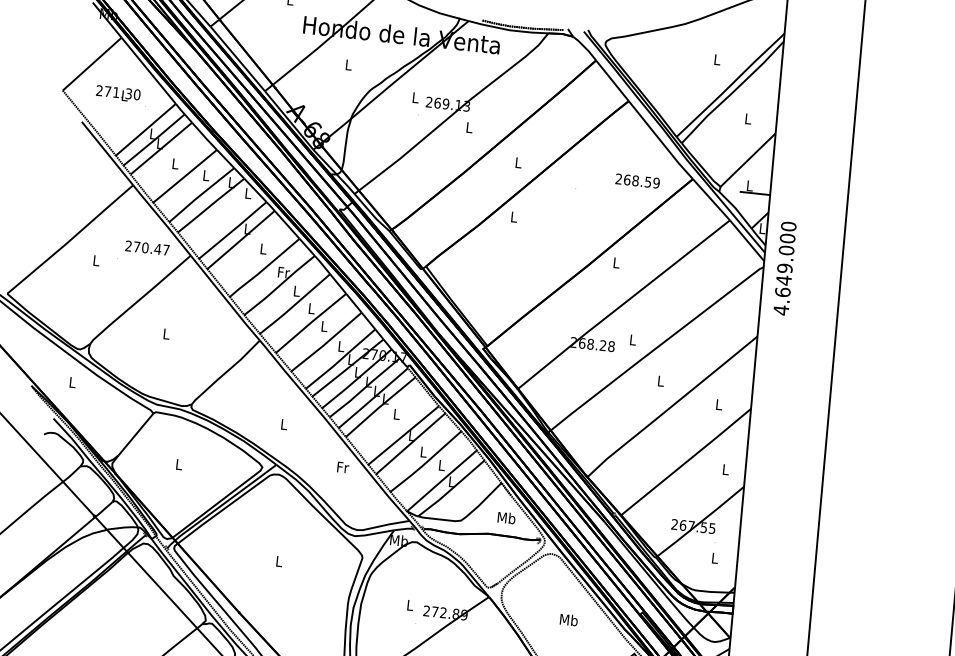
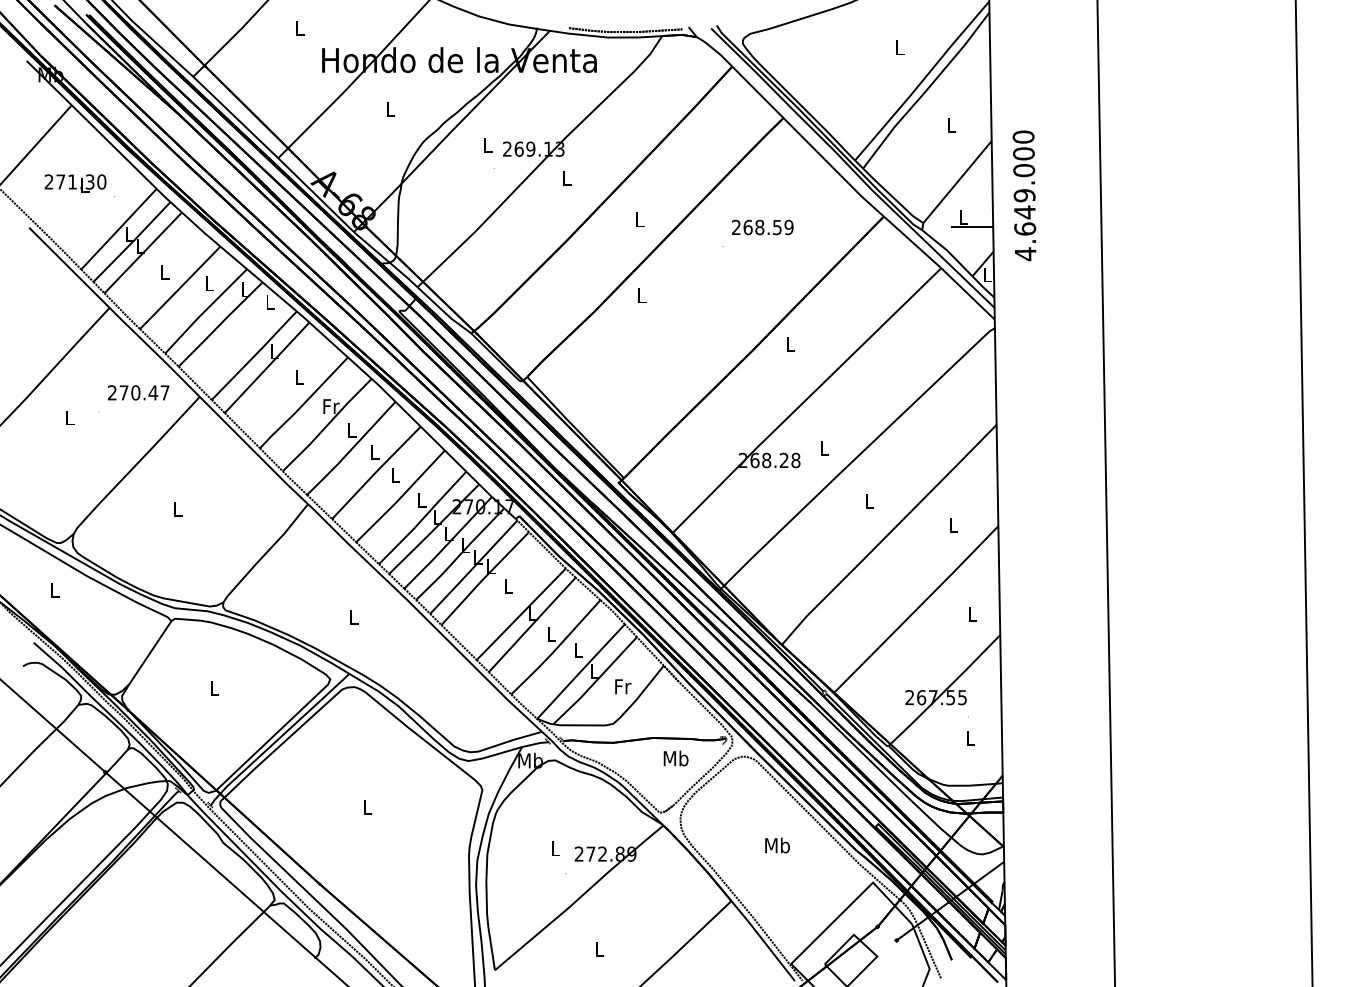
text: (637, 181) -> (762, 227), moved
text: (784, 268) -> (1024, 195), moved
text: (343, 467) -> (623, 686), moved
text: (506, 518) -> (675, 758), moved

